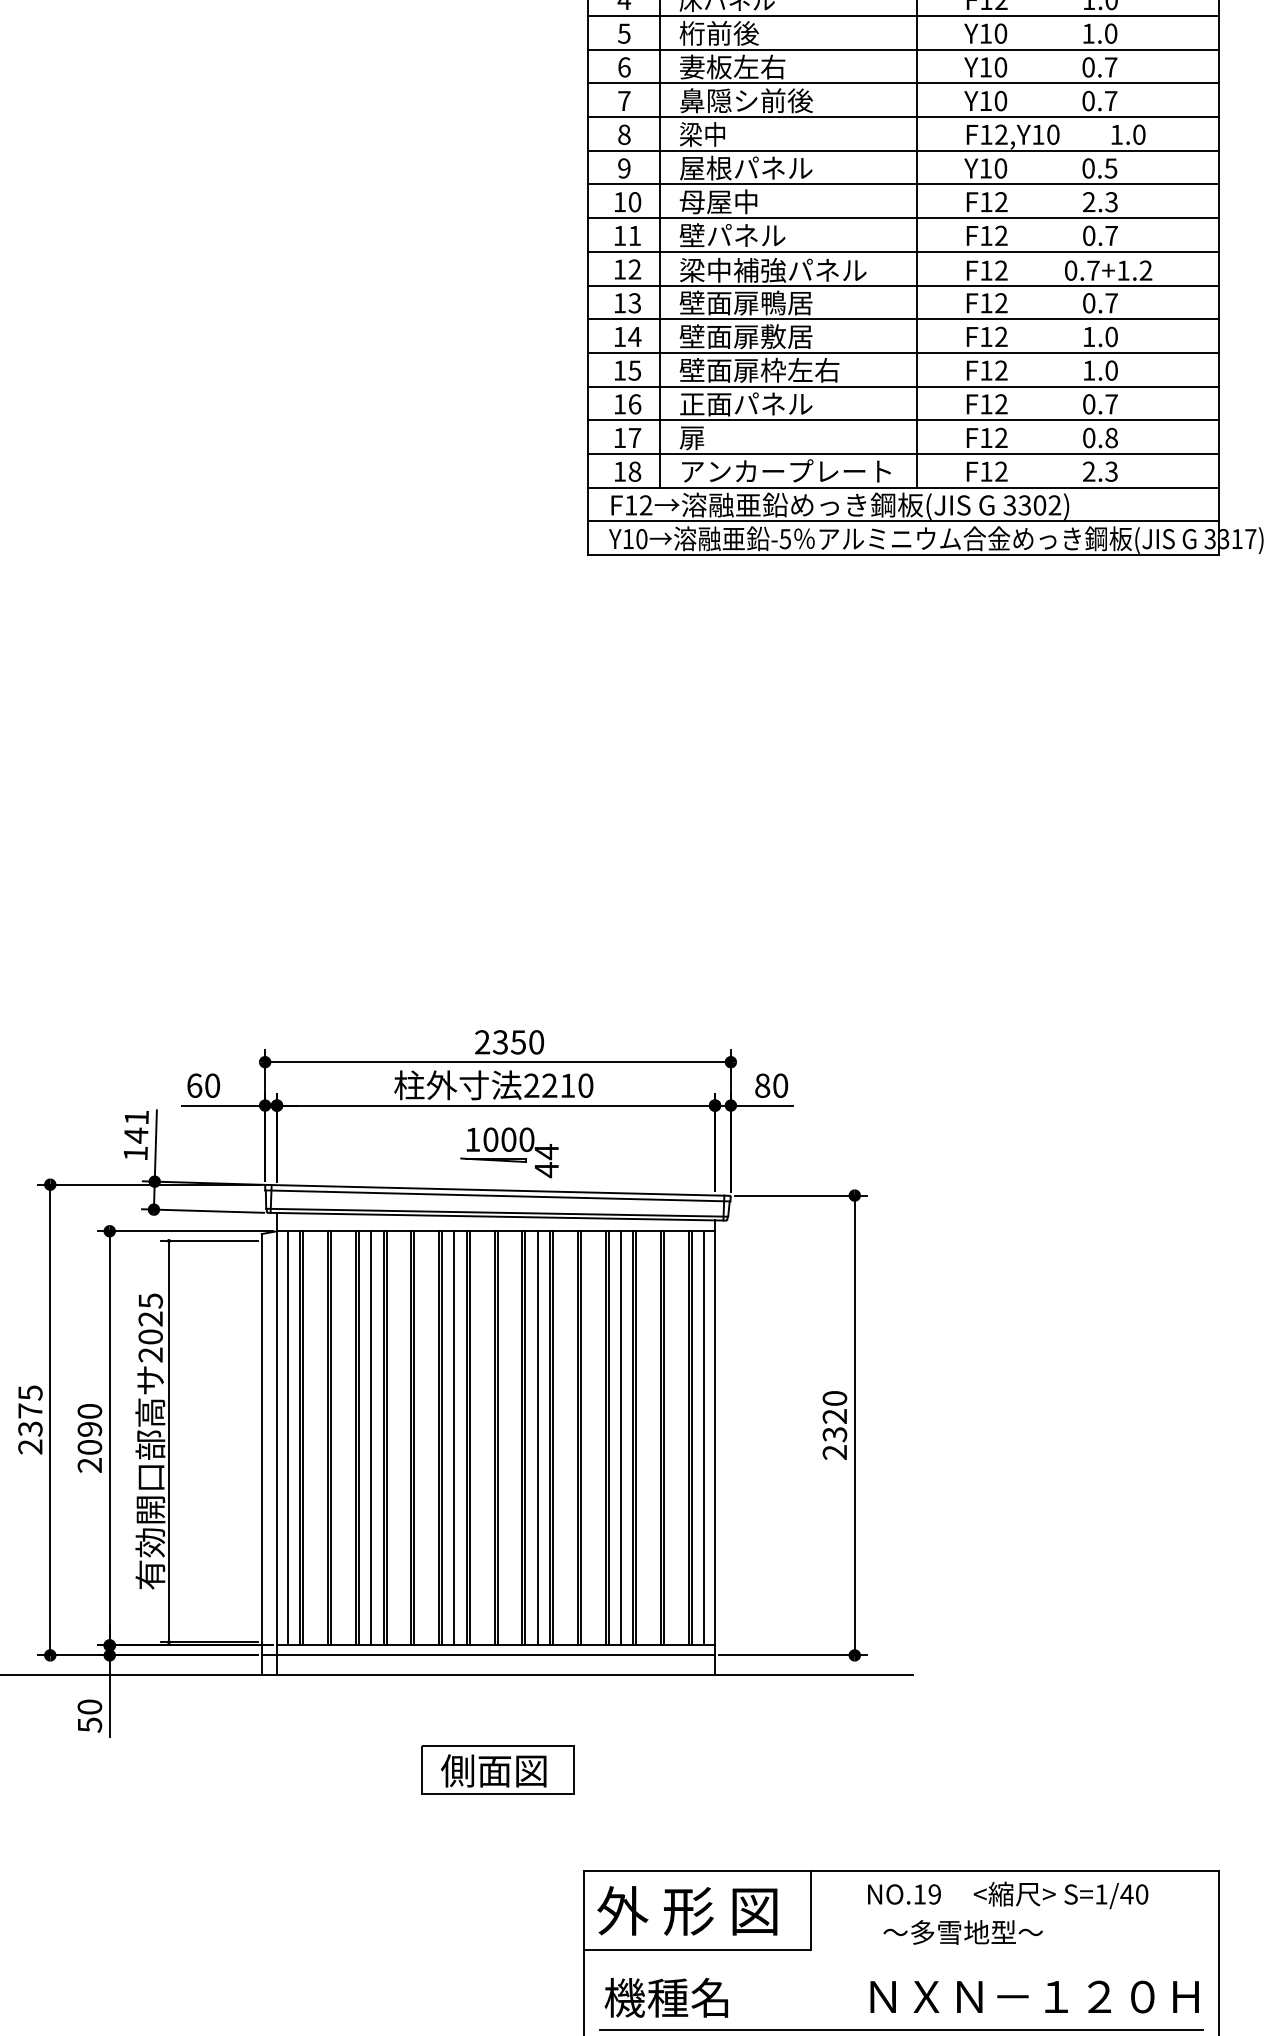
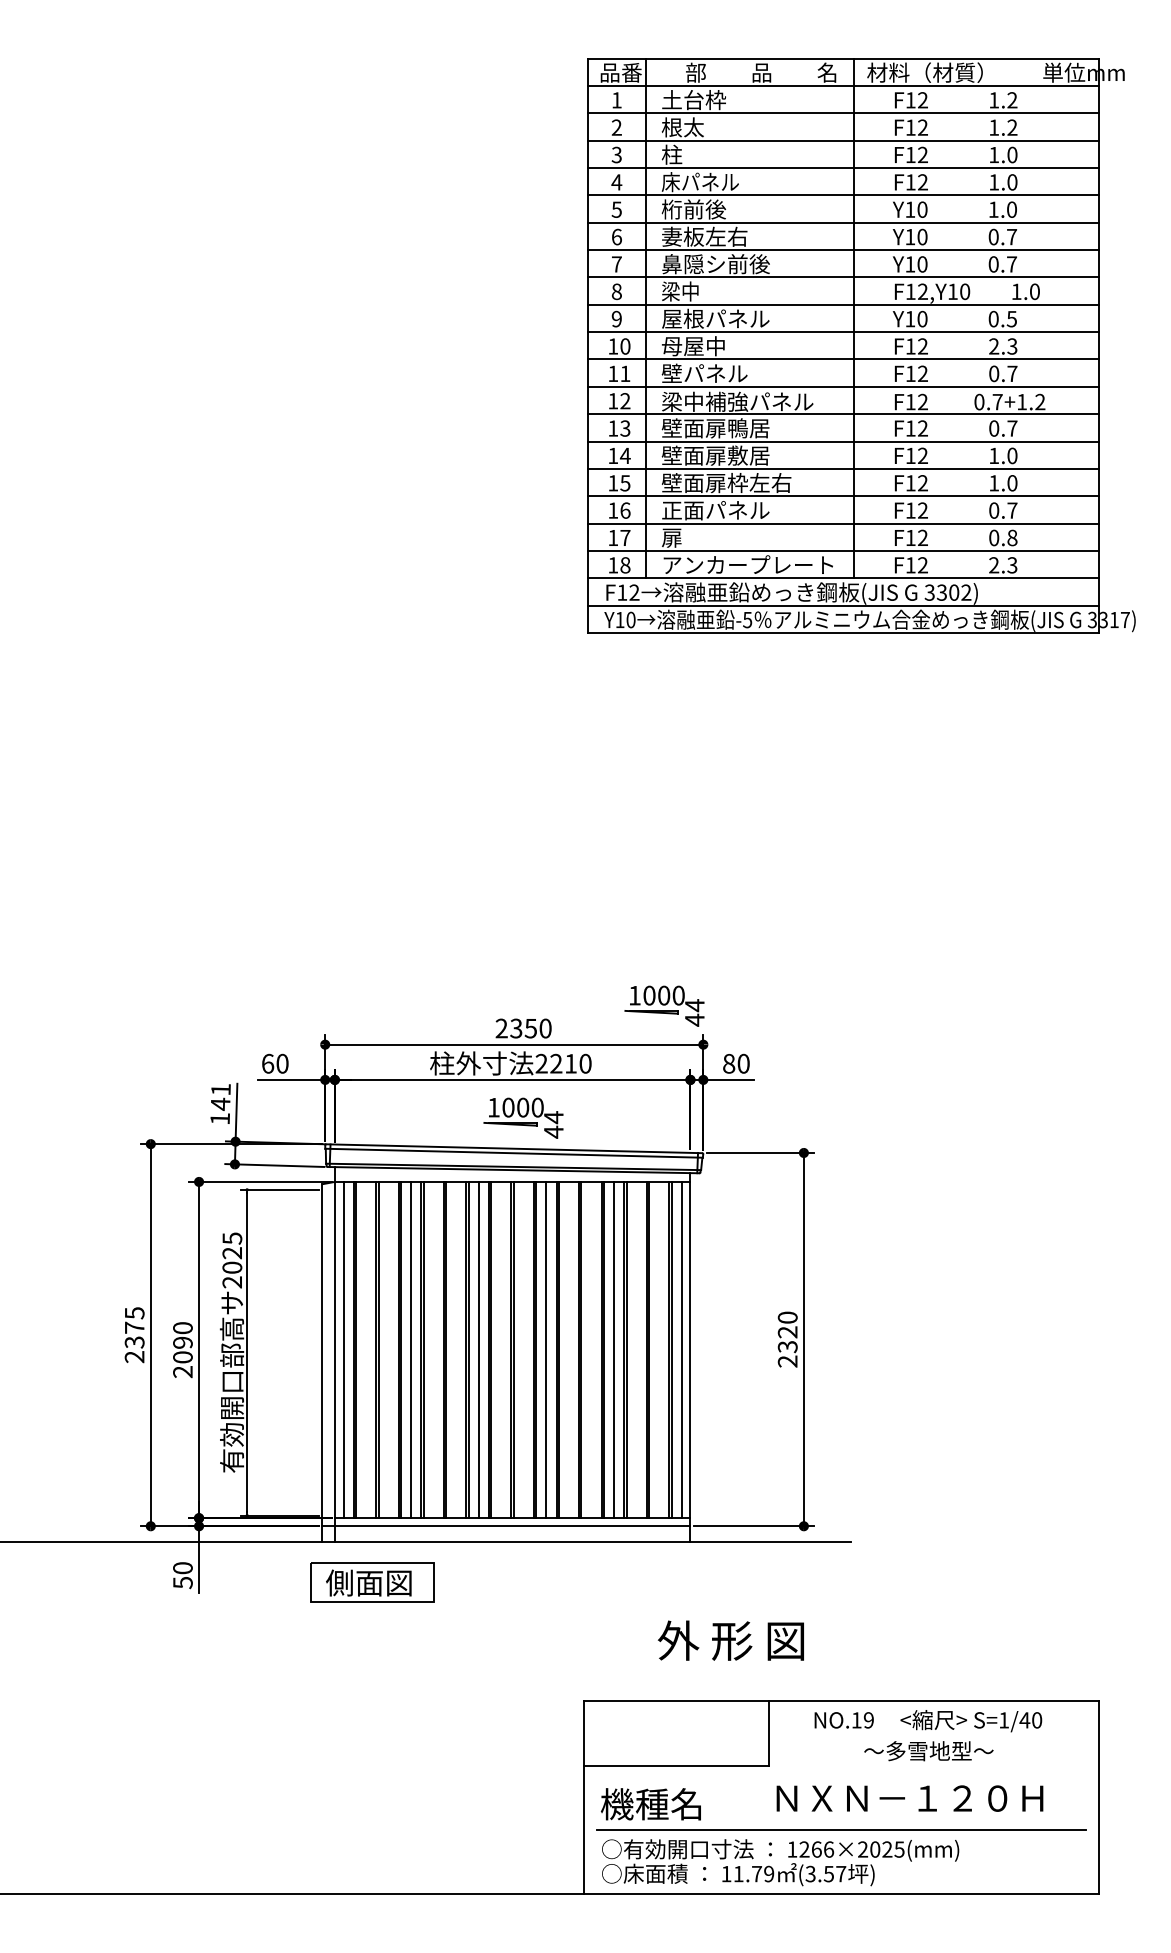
part: (683, 1013) -> (664, 1005), added
part: (498, 1770) -> (372, 1582), moved
text: (686, 1910) -> (730, 1640), moved
text: (962, 1932) -> (928, 1751), moved
text: (1034, 1996) -> (909, 1798), moved

